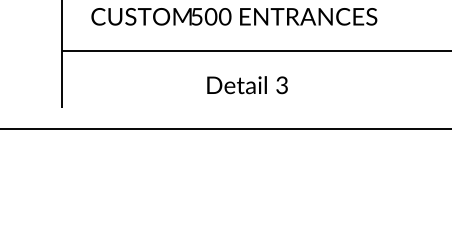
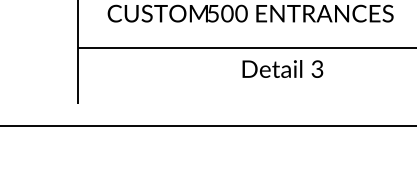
text: (247, 85) -> (282, 69), moved

